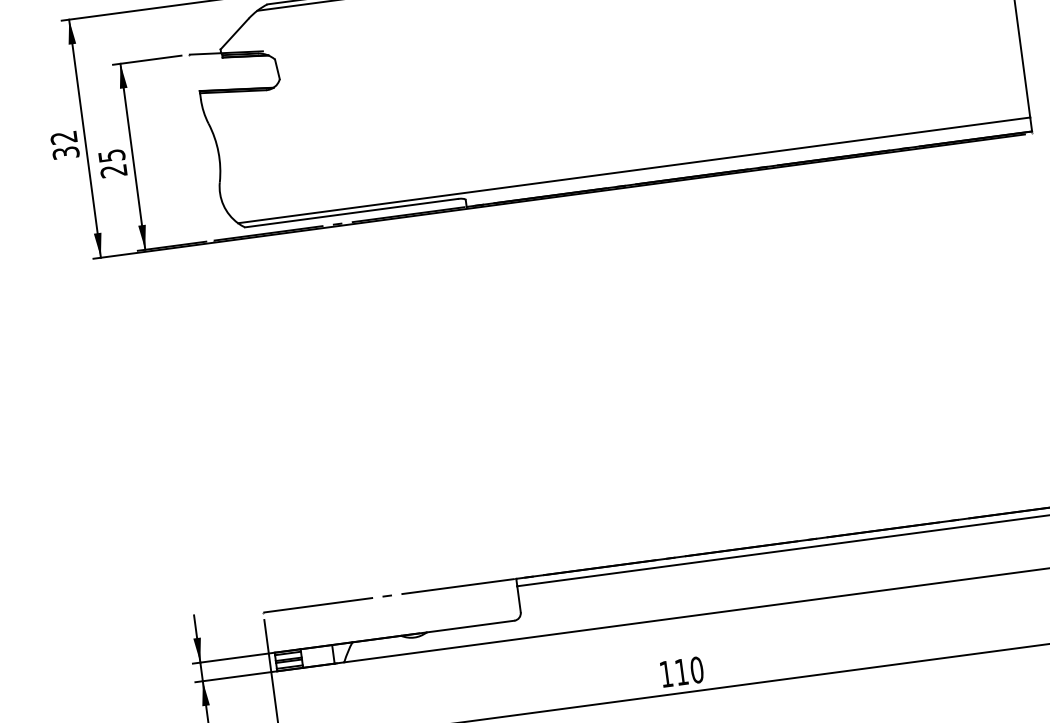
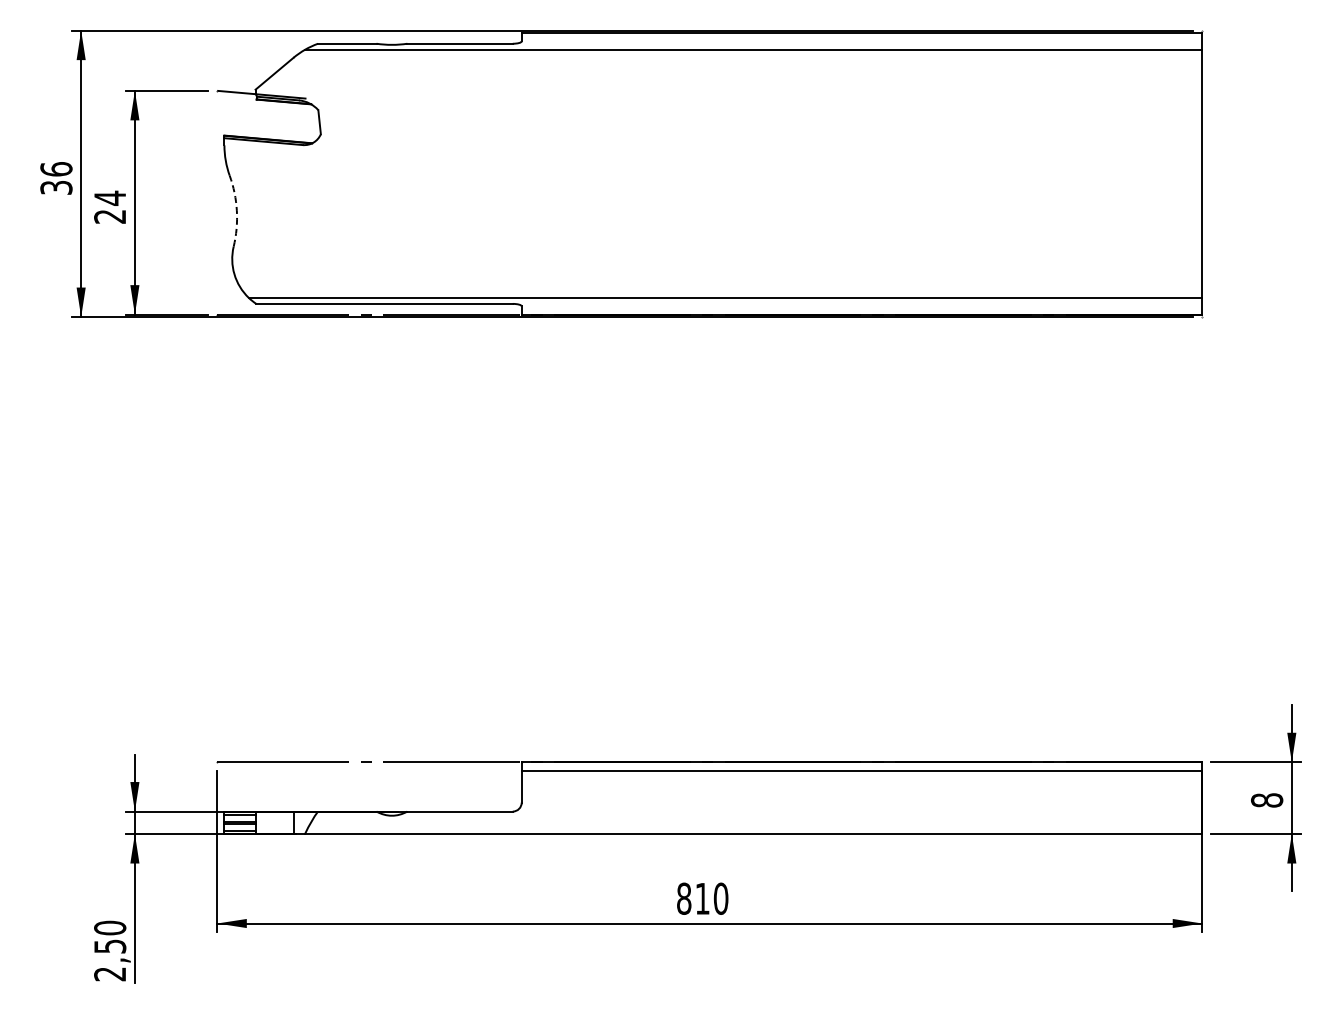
text: (64, 137) -> (56, 169), 32 -> 36
arc: (218, 151) -> (236, 210), solid -> dashed
text: (112, 155) -> (110, 197), 25 -> 24
text: (666, 673) -> (684, 898), 110 -> 810

